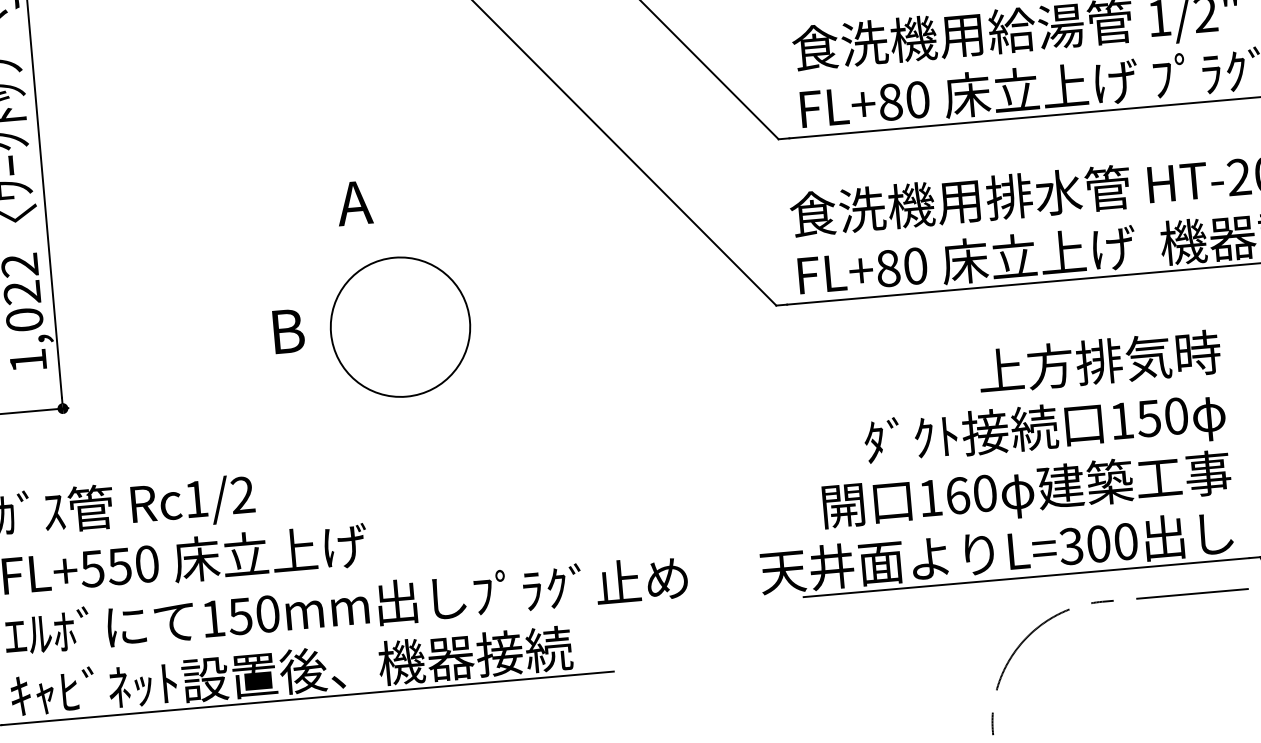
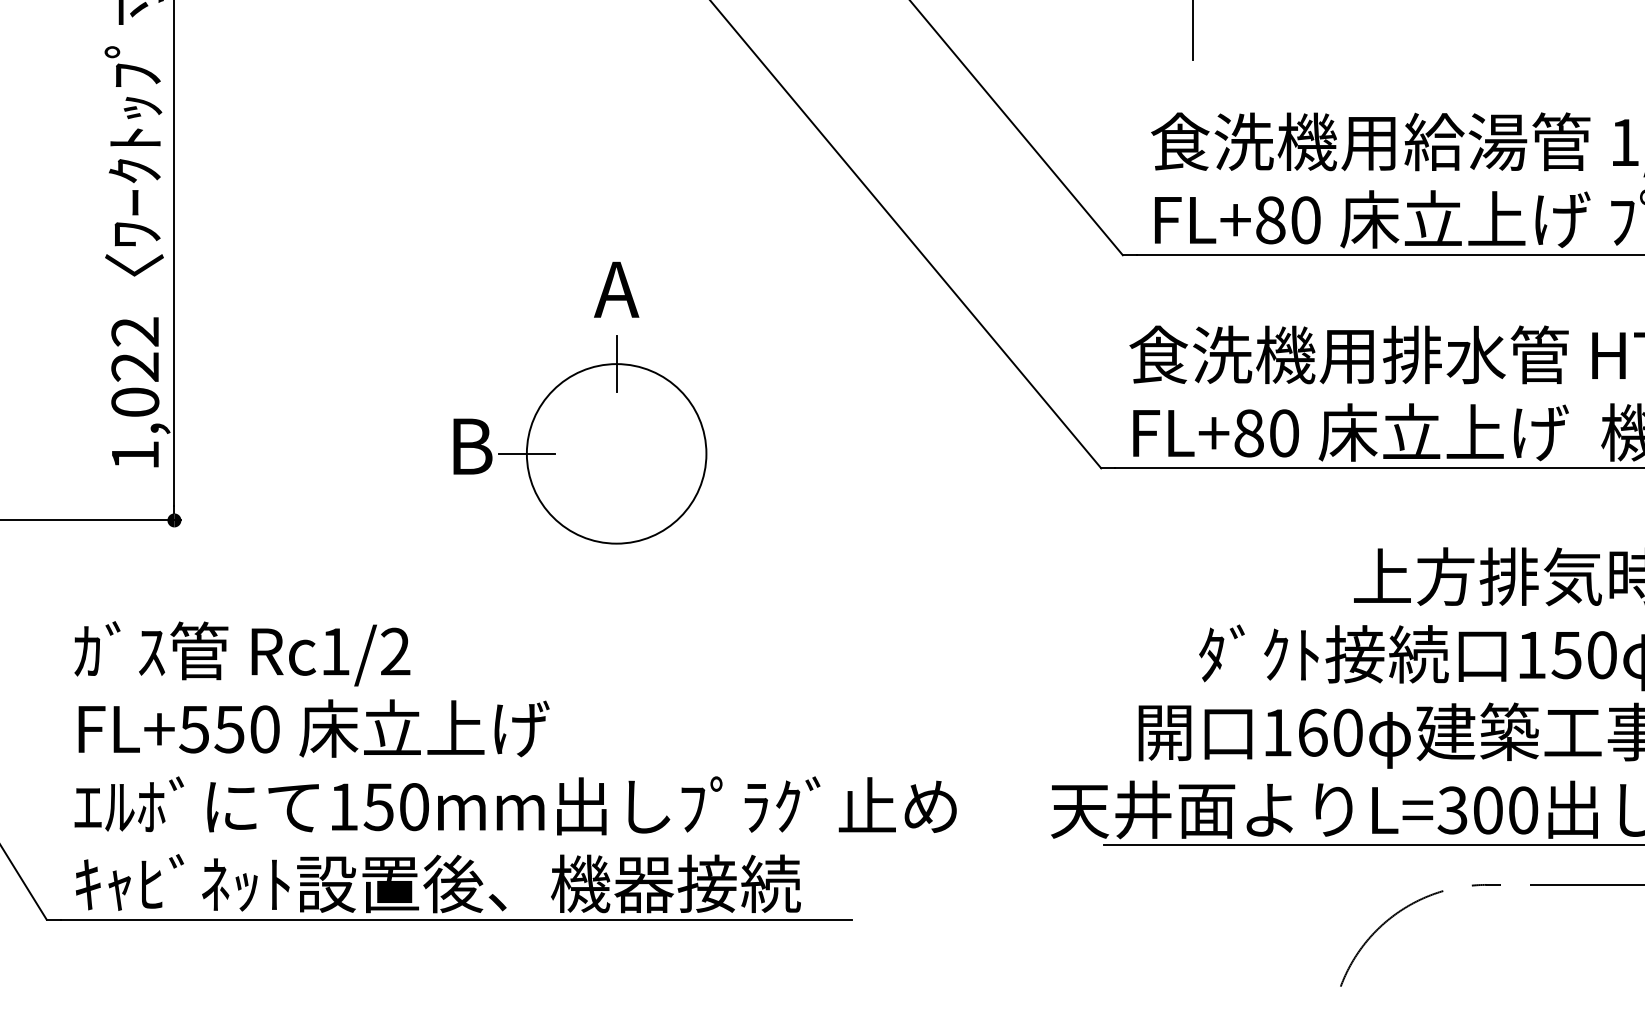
text: (354, 203) -> (616, 289), moved
line: (394, 258) -> (616, 364), added
line: (330, 333) -> (526, 453), added

